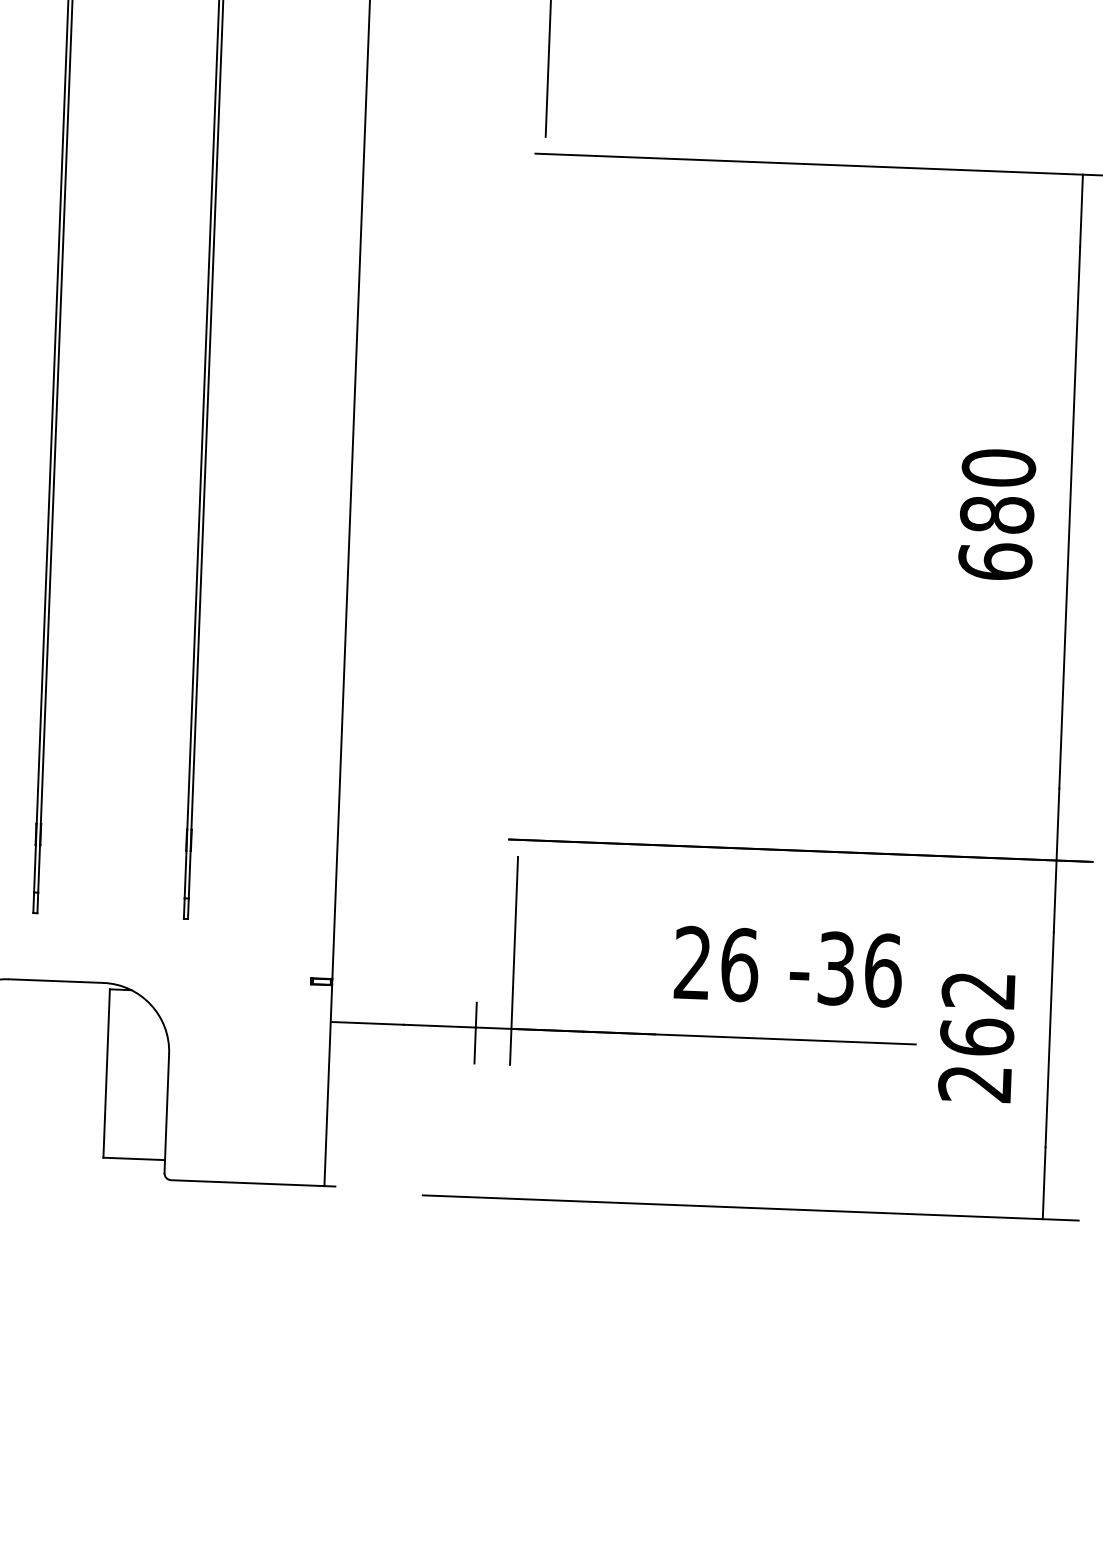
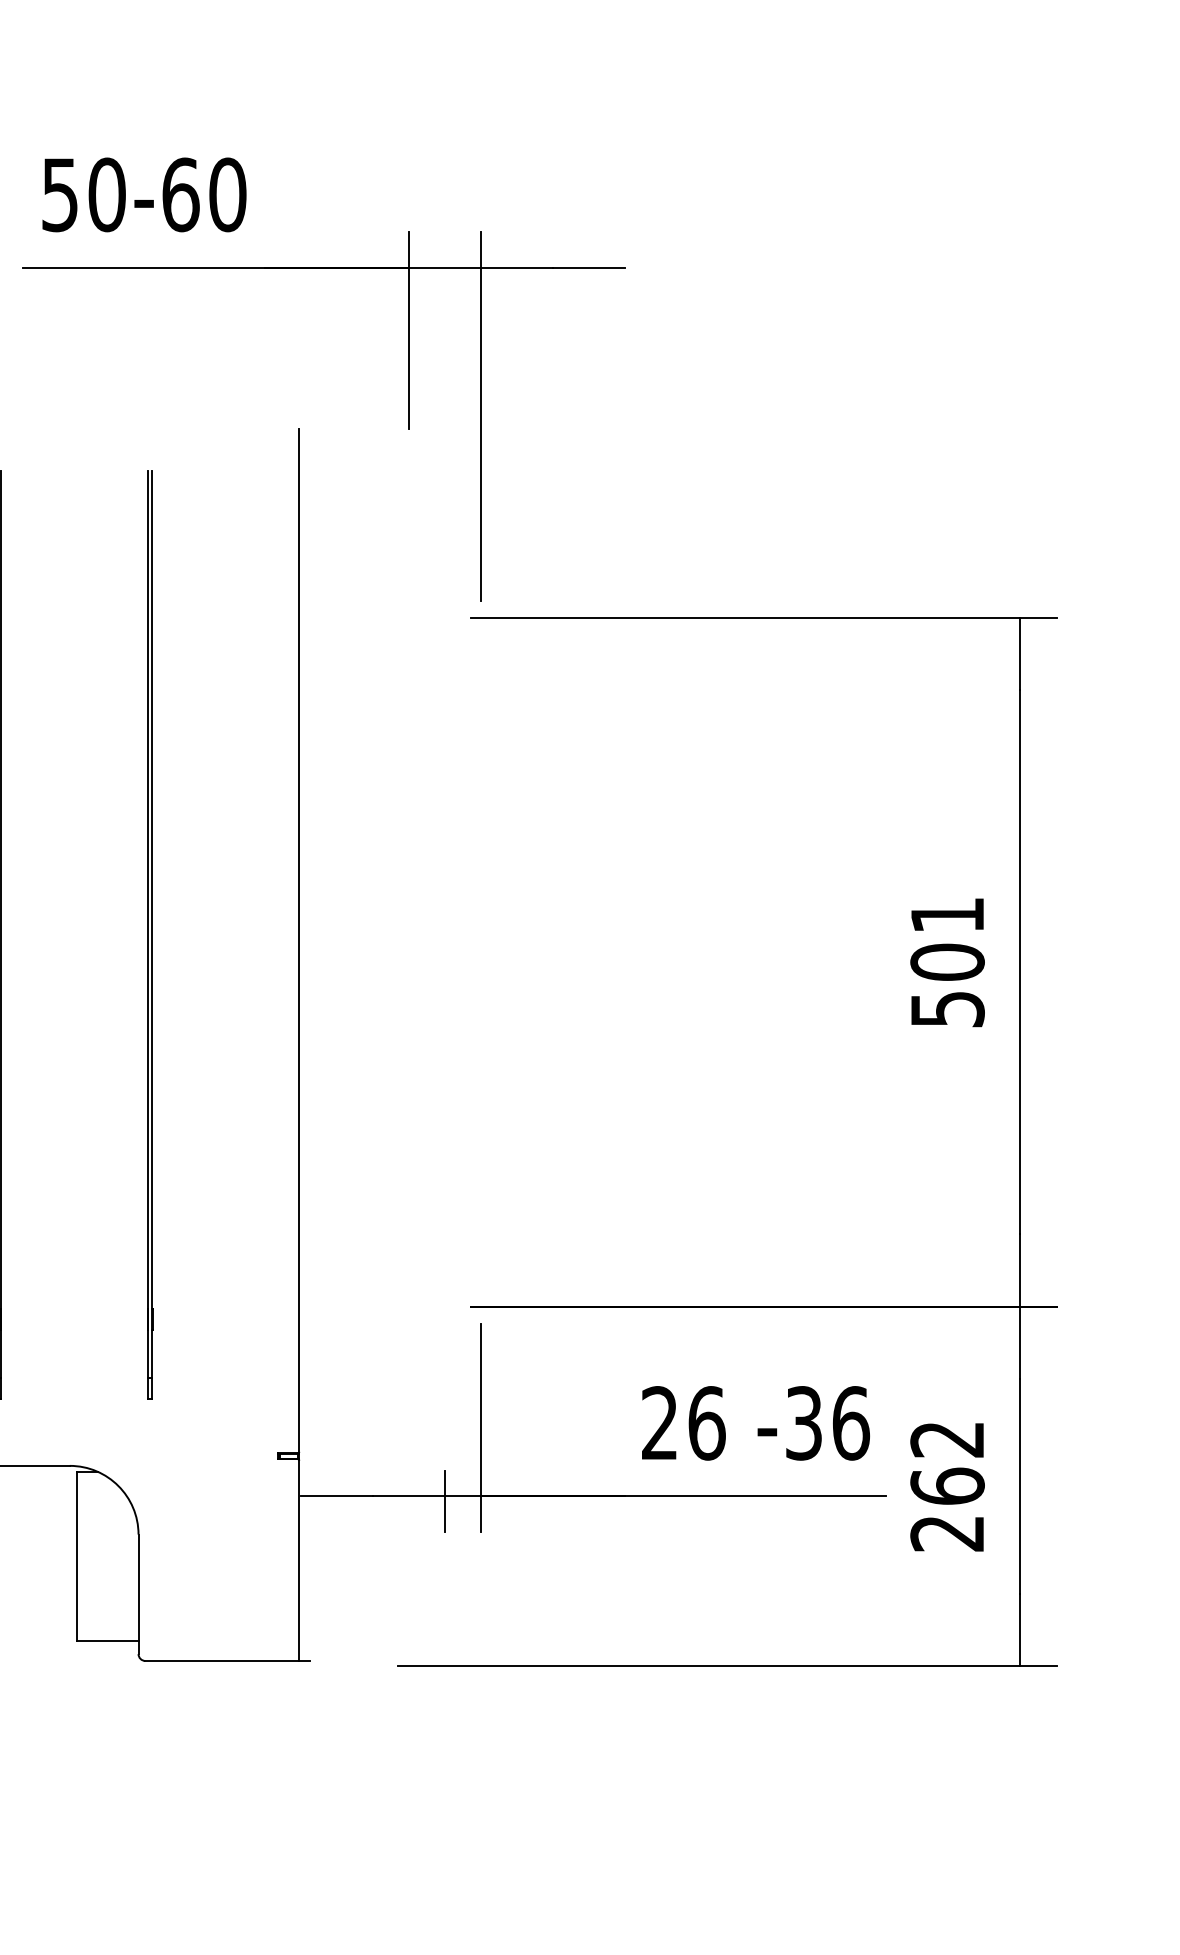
text: (997, 513) -> (947, 961), 680 -> 501

